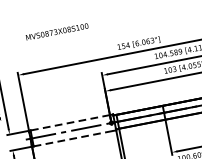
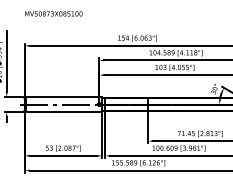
text: (56, 31) -> (53, 13), moved
line: (70, 123) -> (62, 97), dashed -> solid
line: (73, 138) -> (62, 111), dashed -> solid

